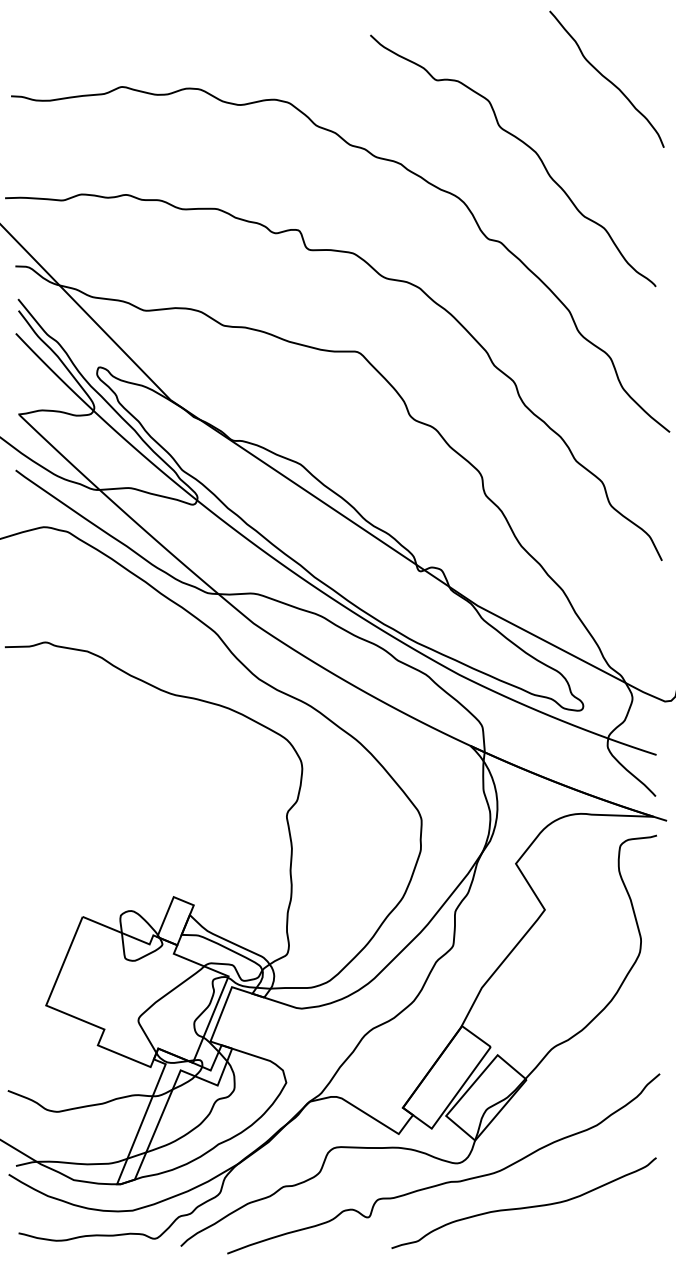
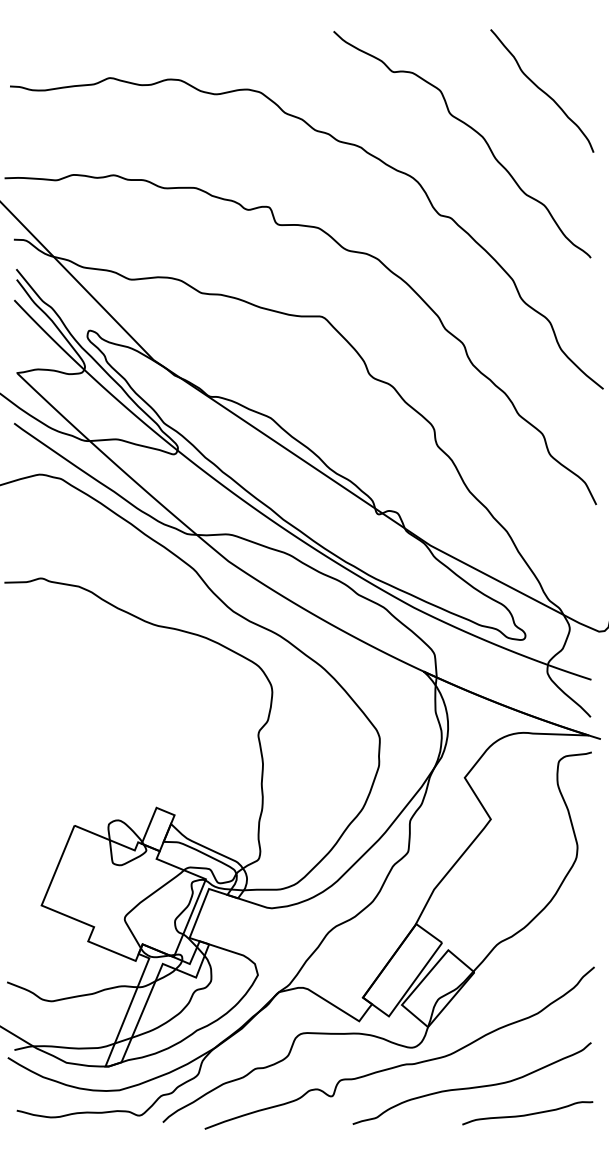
curve: (606, 78) -> (541, 90), moved
curve: (585, 1237) -> (527, 1114), added

